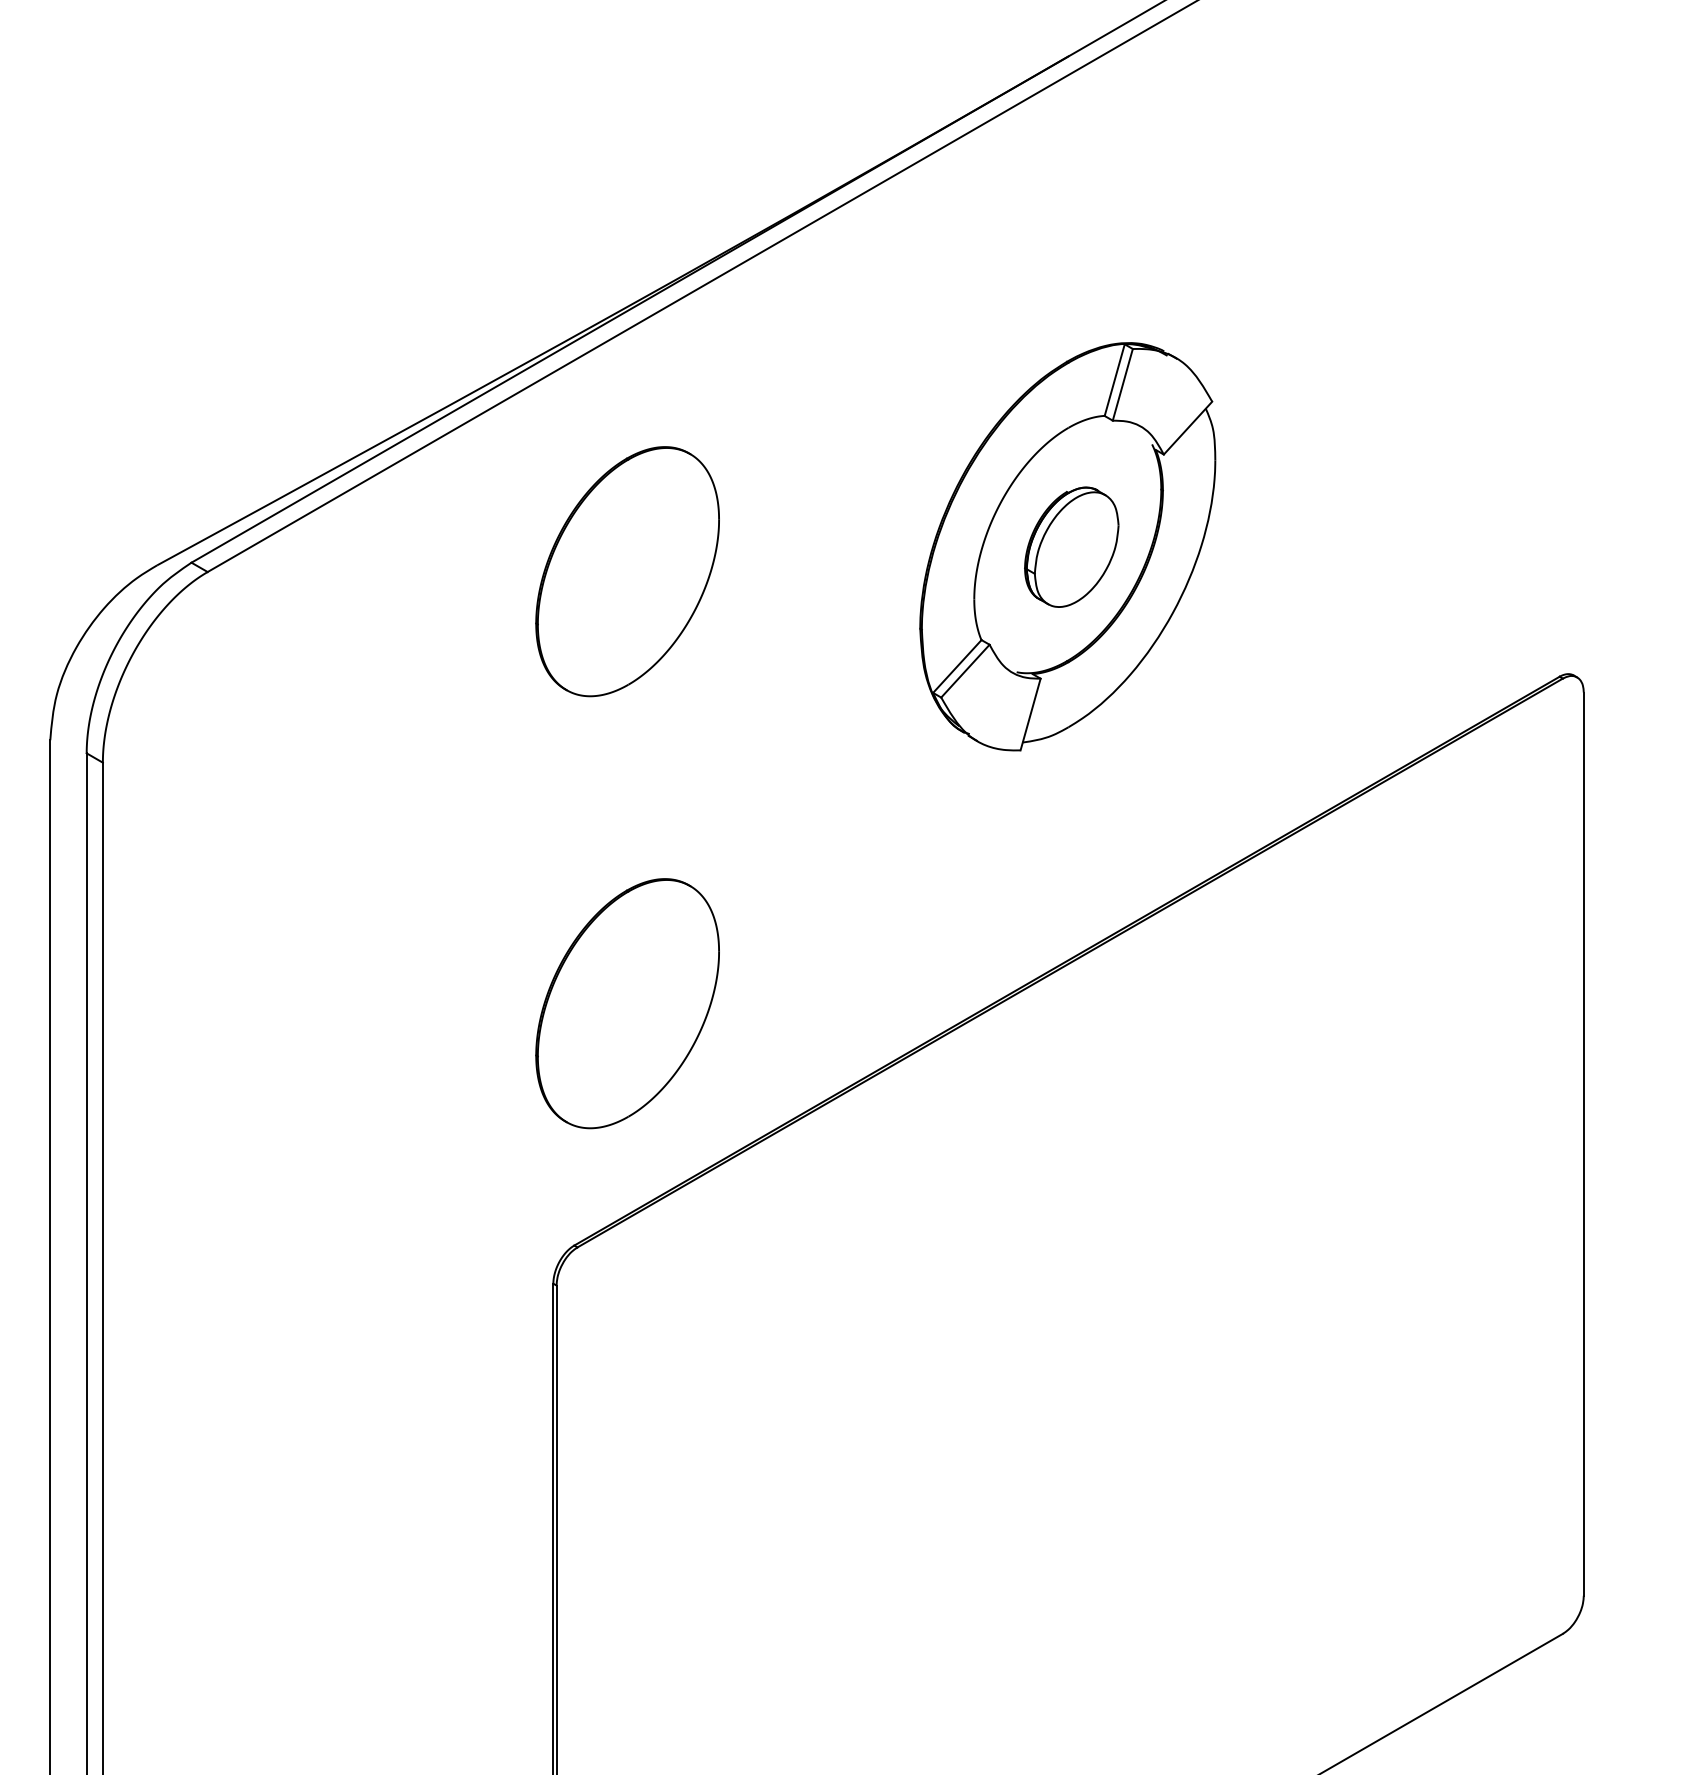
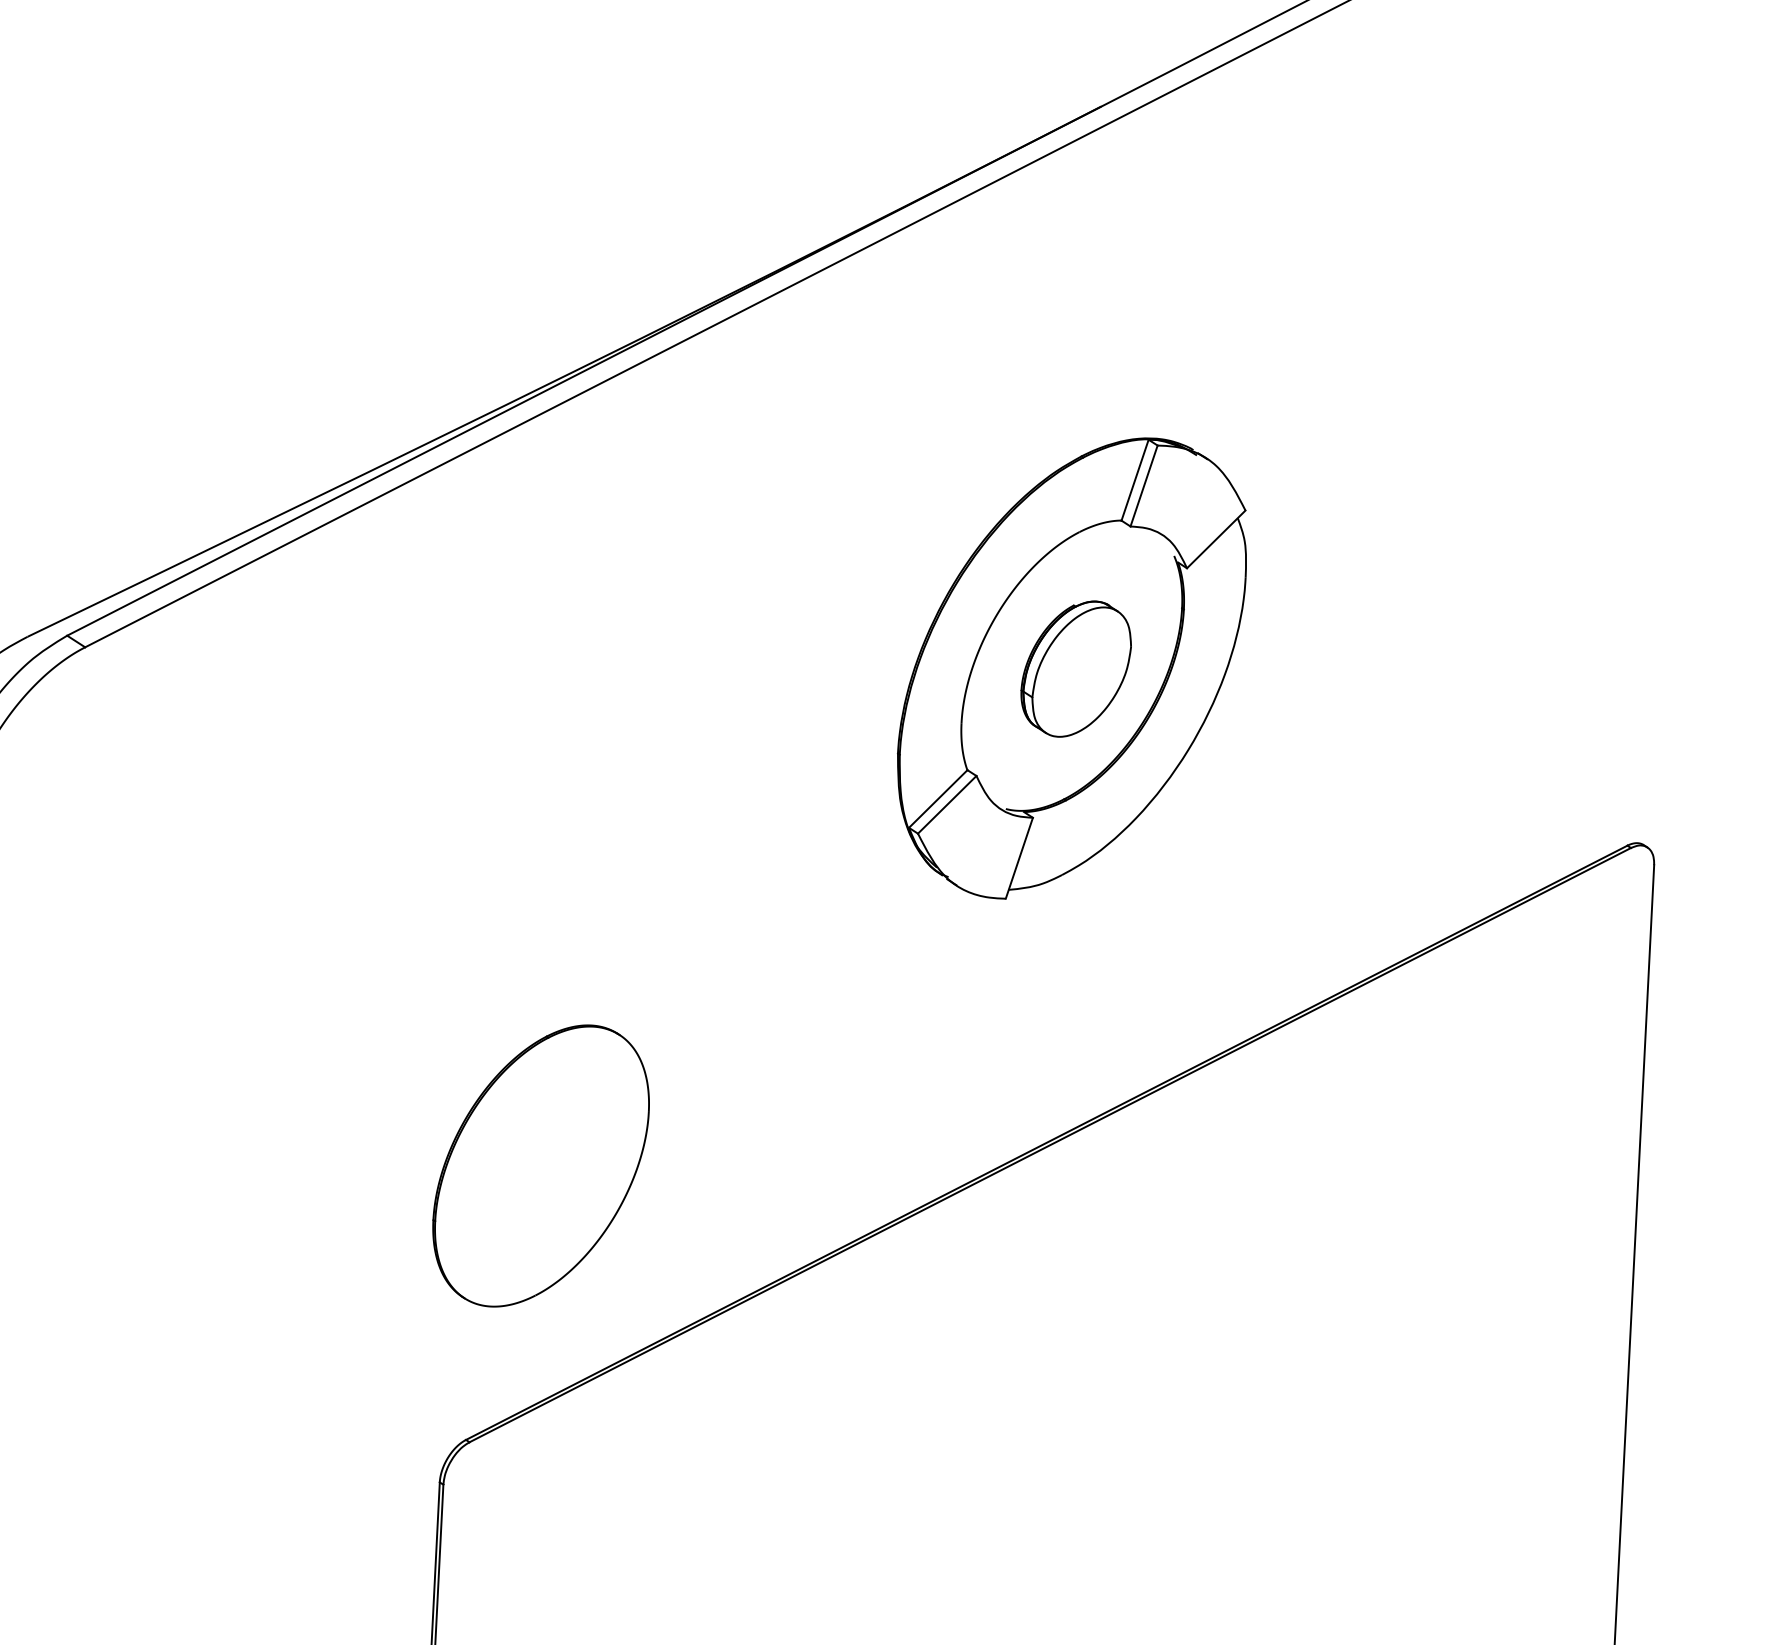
part: (627, 571) -> (566, 671), removed

